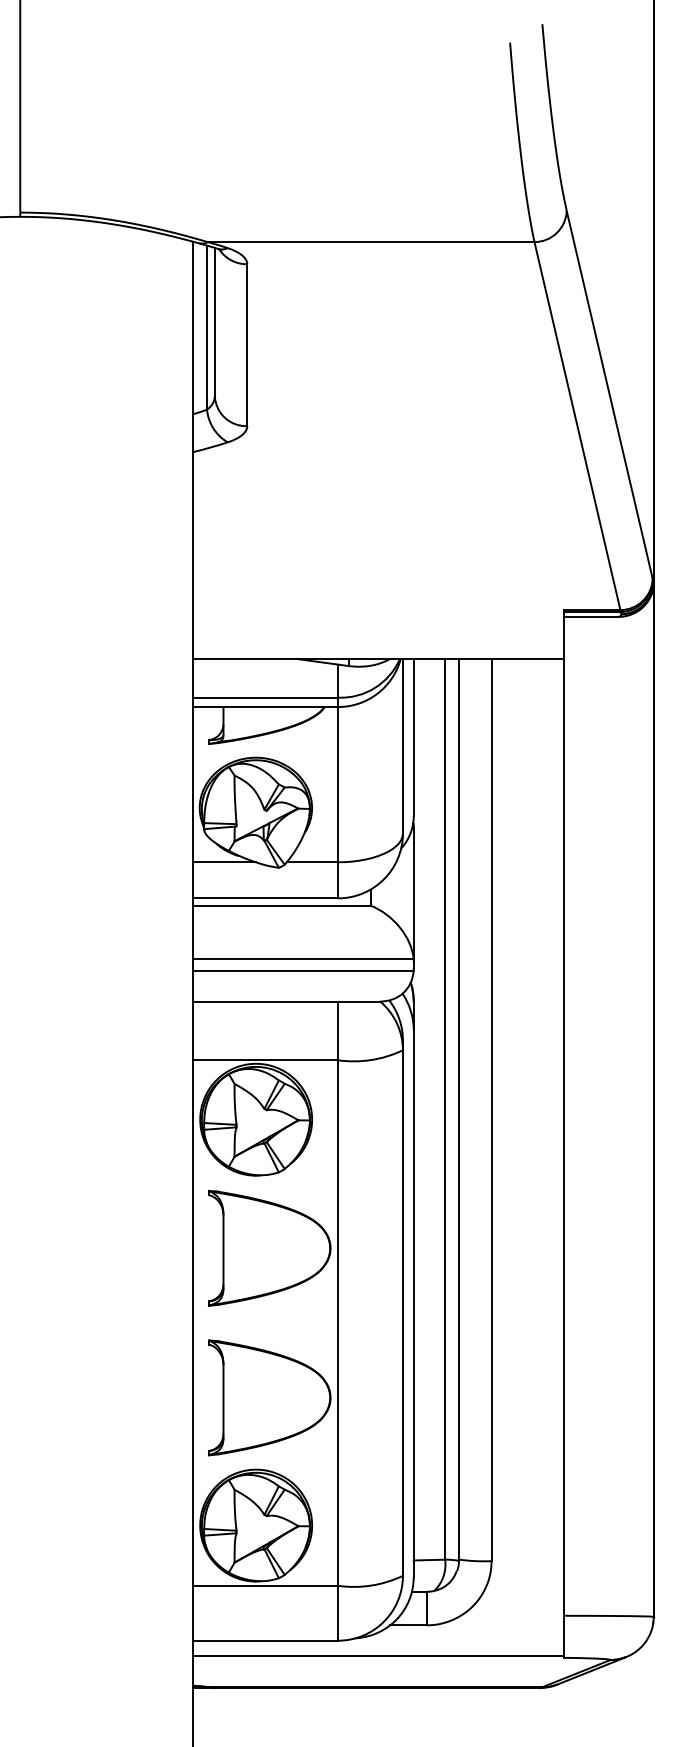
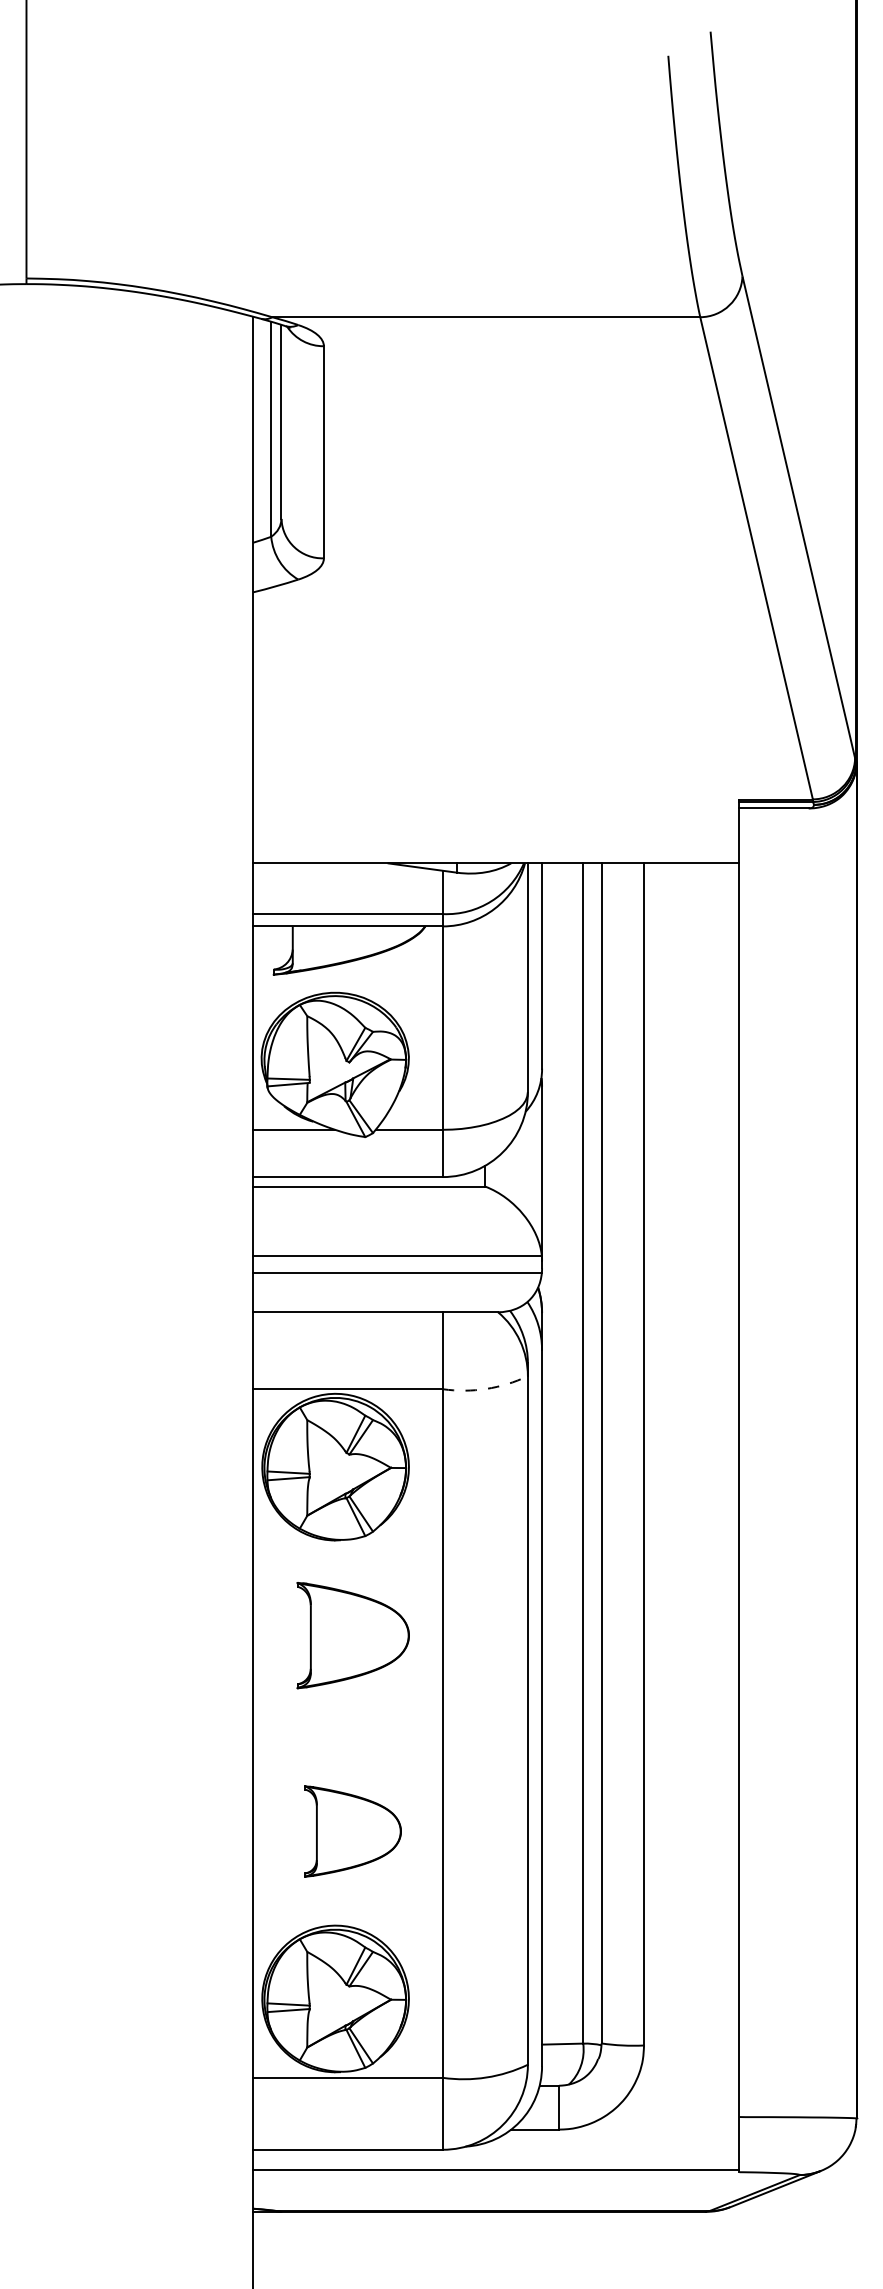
arc: (371, 1059) -> (486, 1388), solid -> dashed
part: (269, 1248) -> (352, 1635), size x0.7
part: (269, 1397) -> (352, 1831), size x0.6

